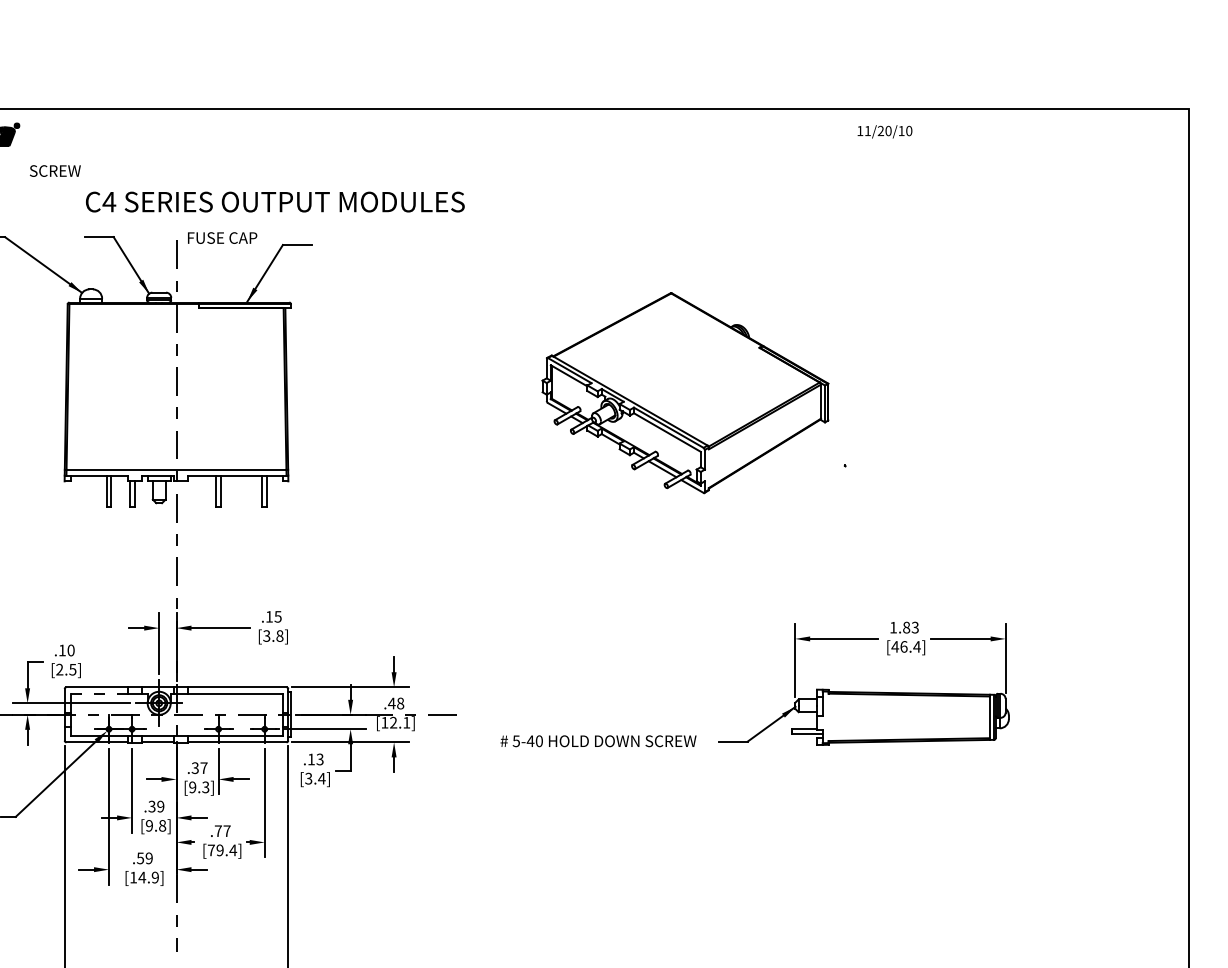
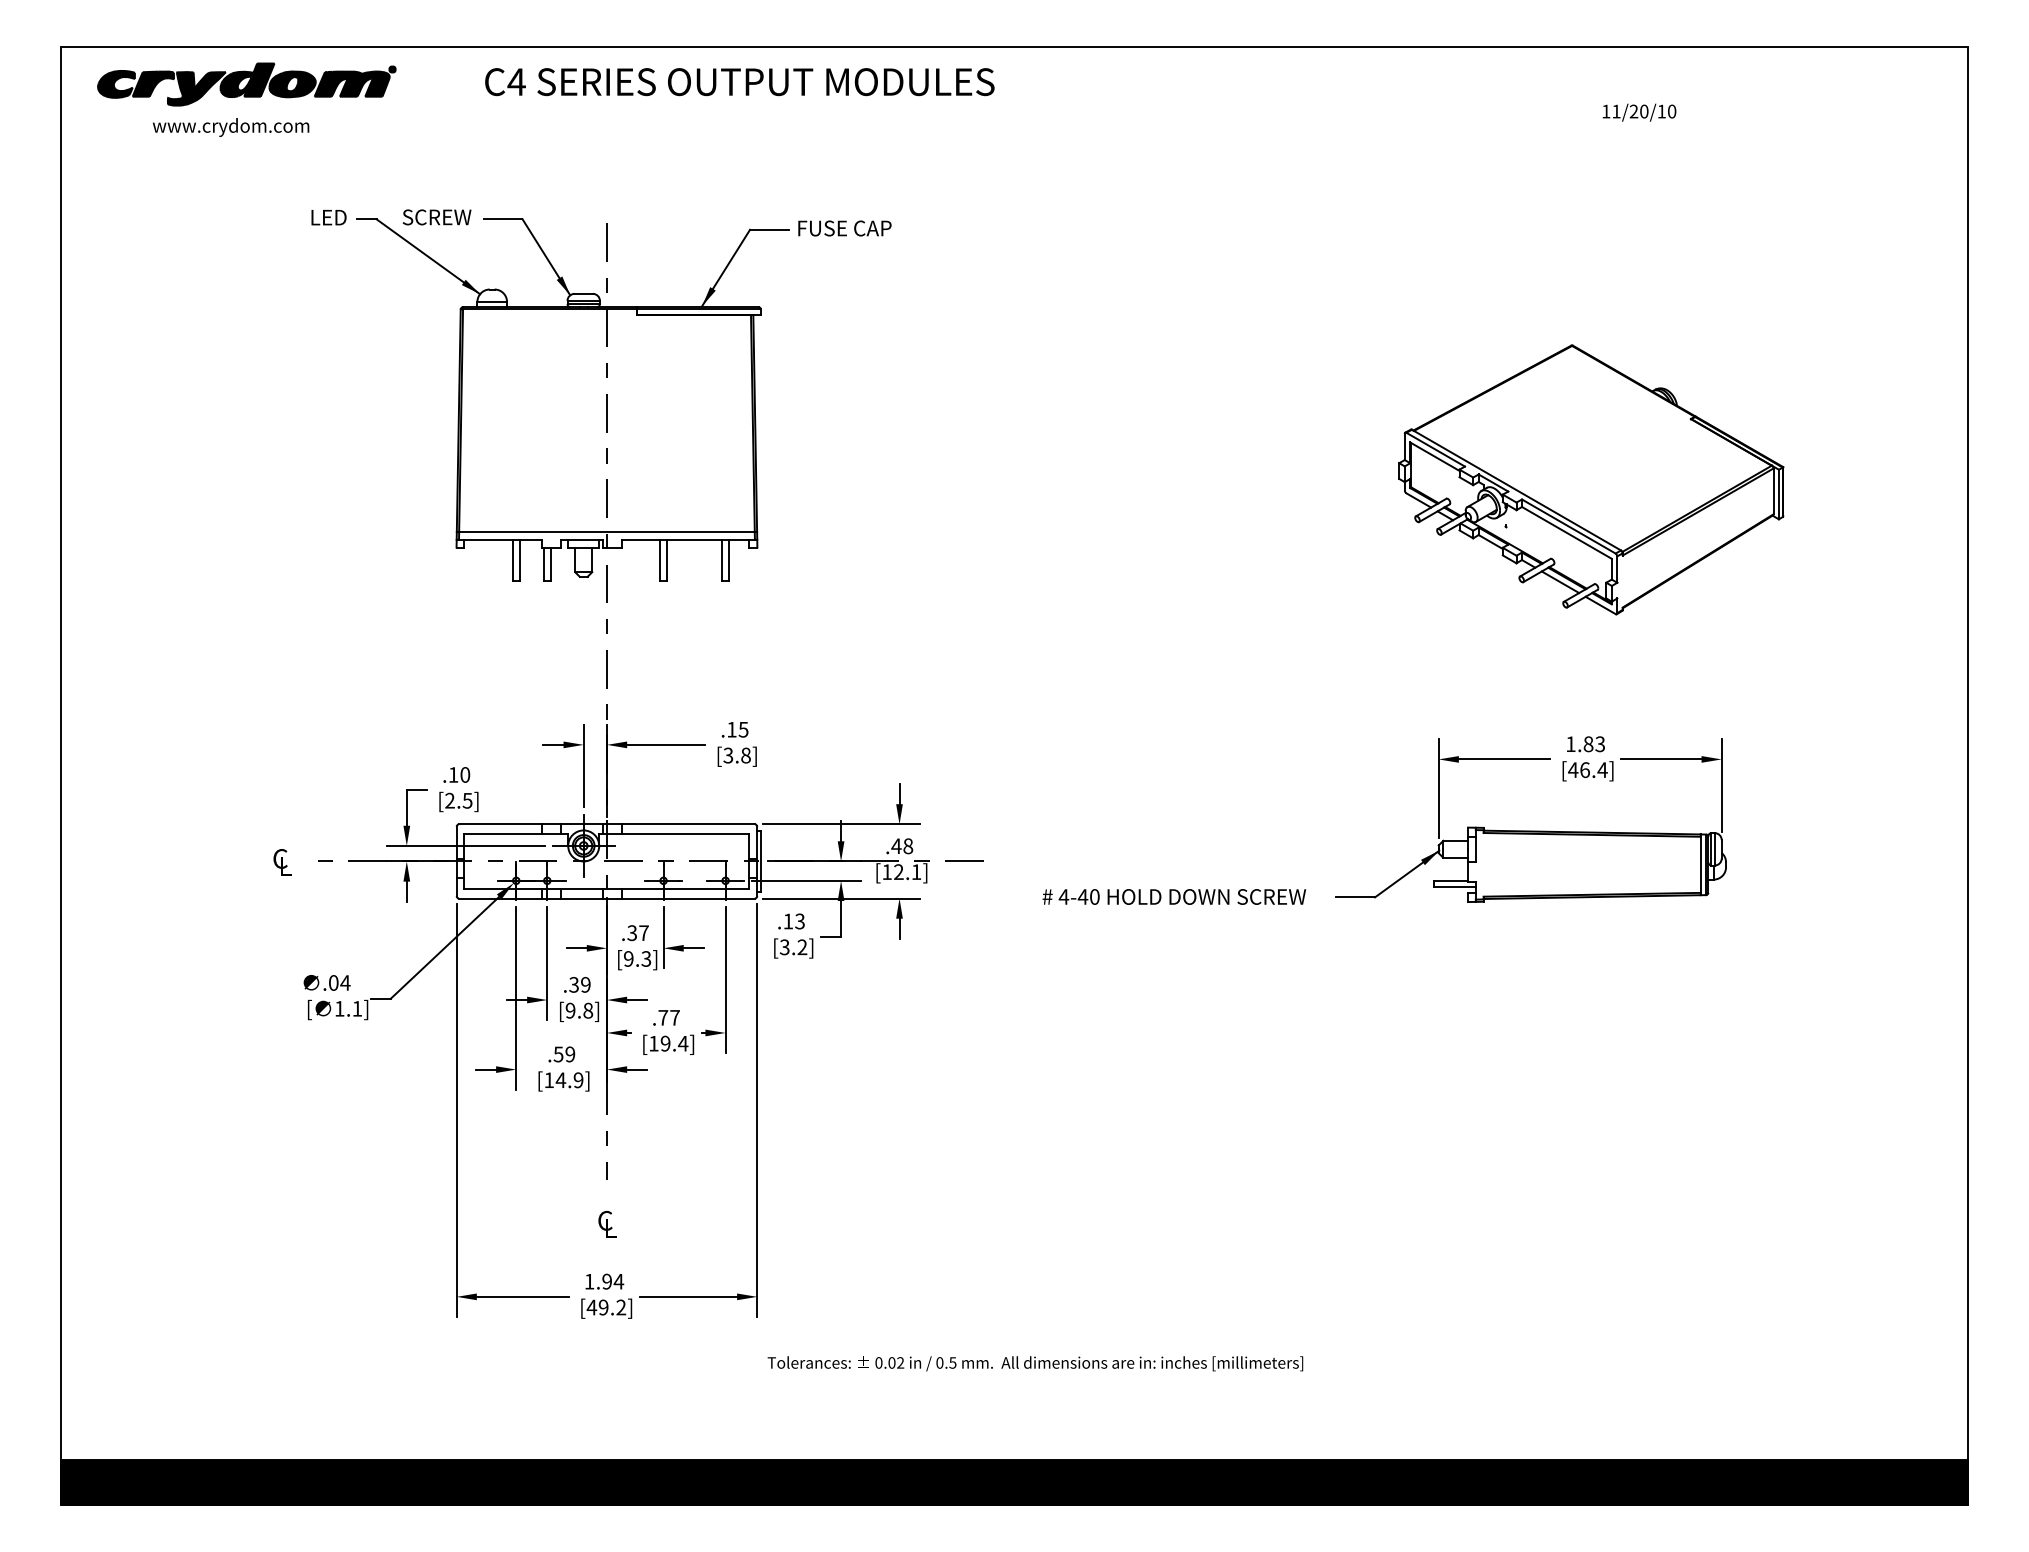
text: (884, 131) -> (1639, 112), moved
text: (54, 171) -> (436, 217), moved
text: (275, 202) -> (739, 82), moved
text: (222, 238) -> (844, 228), moved
part: (685, 392) -> (1591, 479), moved
line: (99, 694) -> (503, 833), dashed -> solid
text: (516, 740) -> (1063, 896), 5-40 -> 4-40
text: (321, 778) -> (802, 947), [3.4] -> [3.2]
text: (211, 850) -> (653, 1043), [79.4] -> [19.4]

